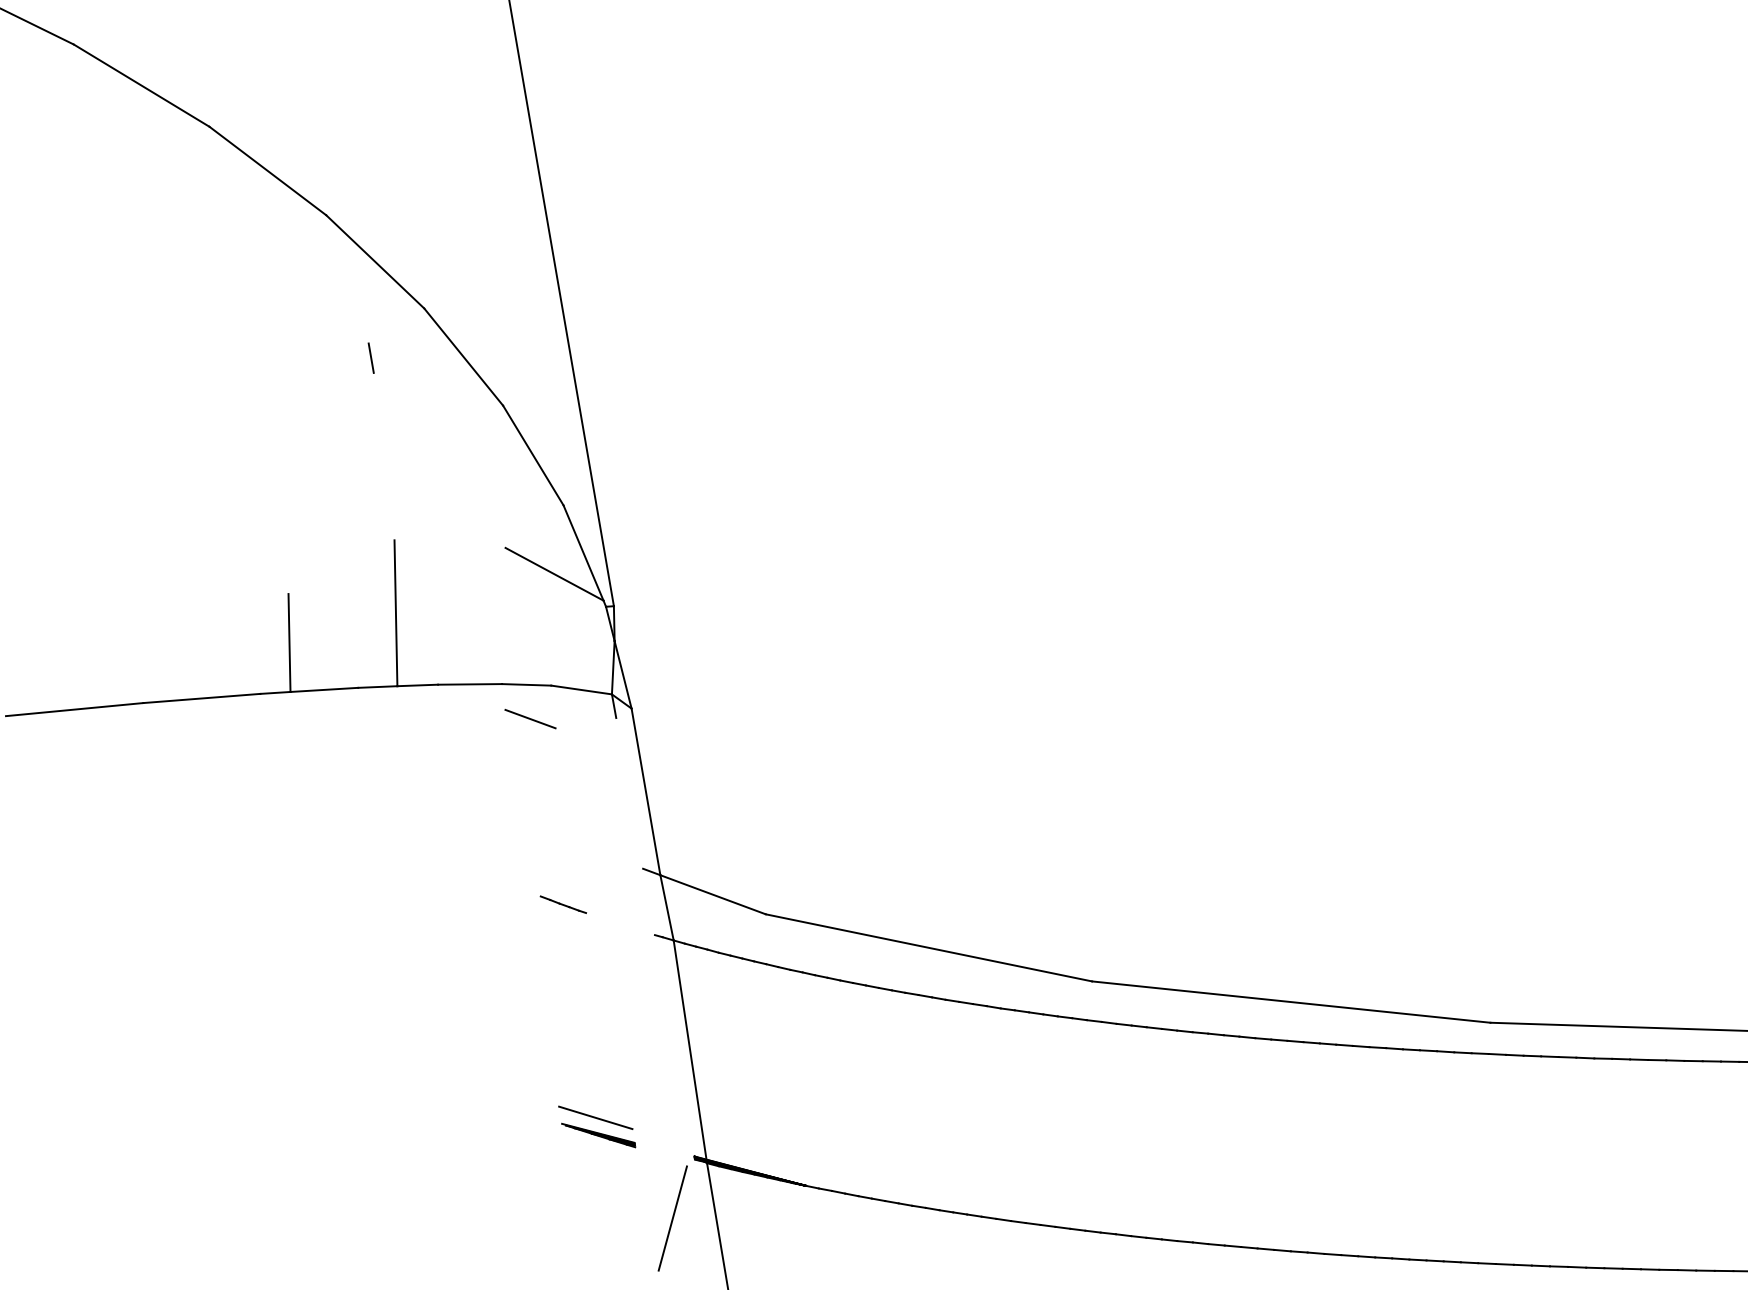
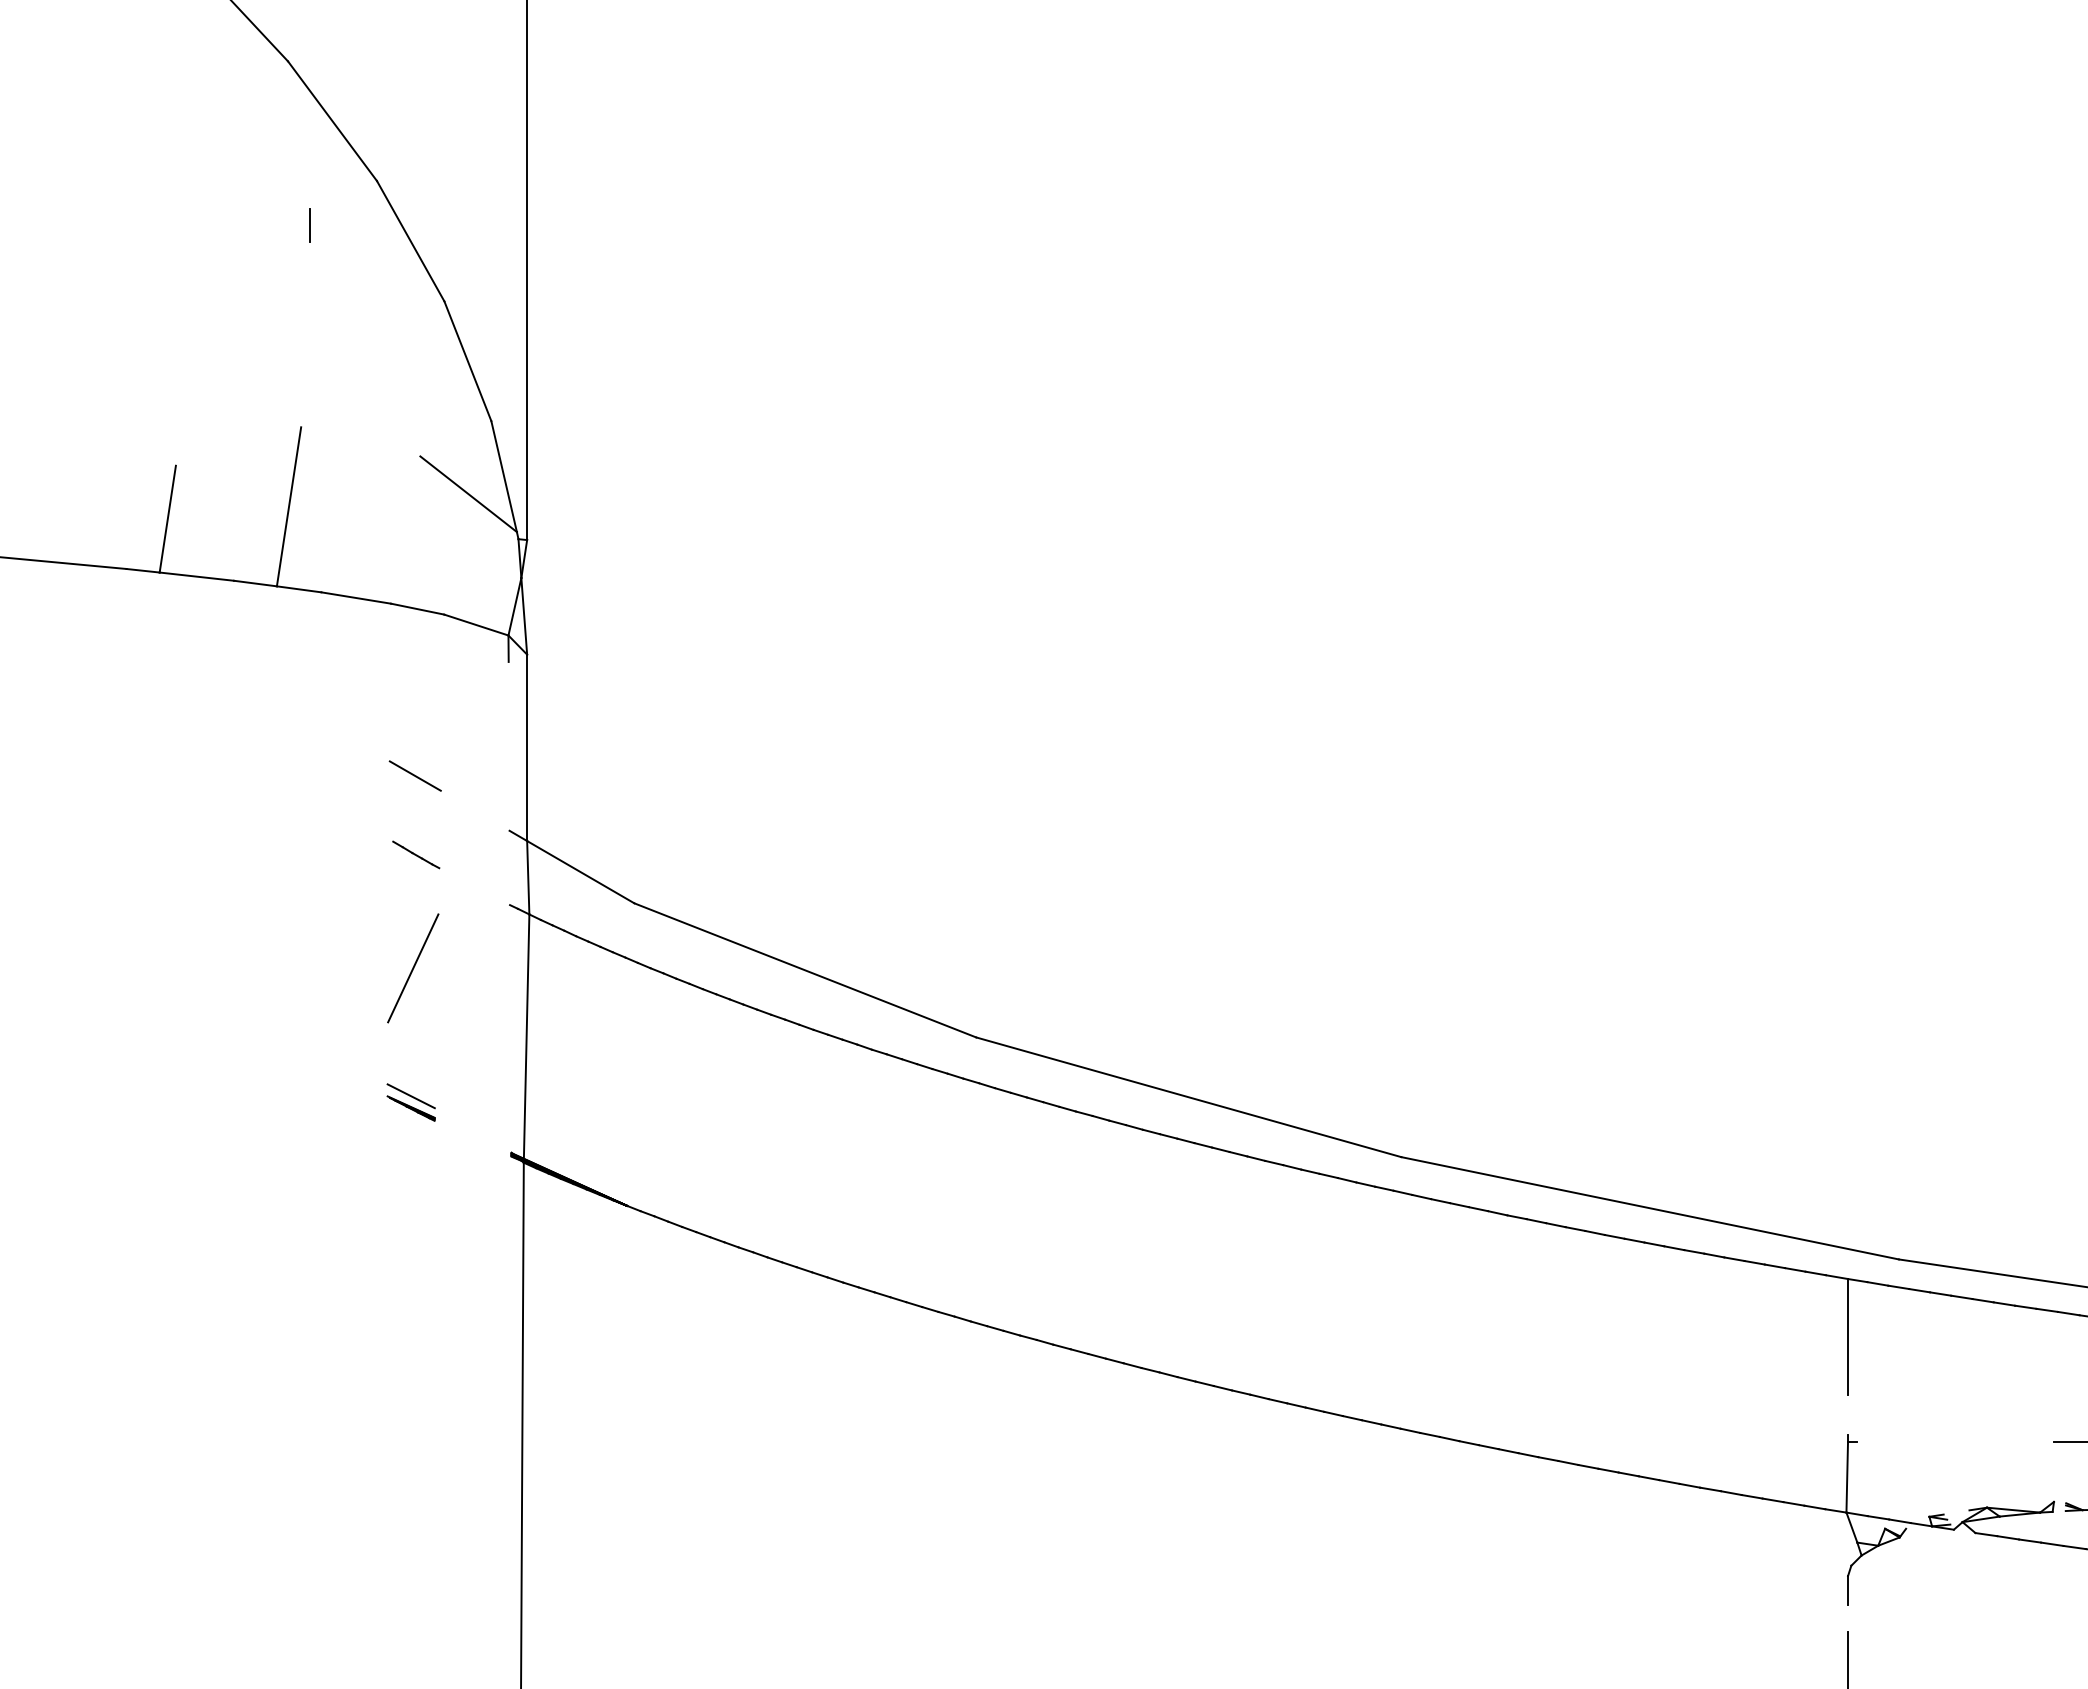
line: (529, 718) -> (414, 775), moved
part: (596, 1126) -> (410, 1102), size x0.62
line: (673, 1218) -> (413, 968), moved

